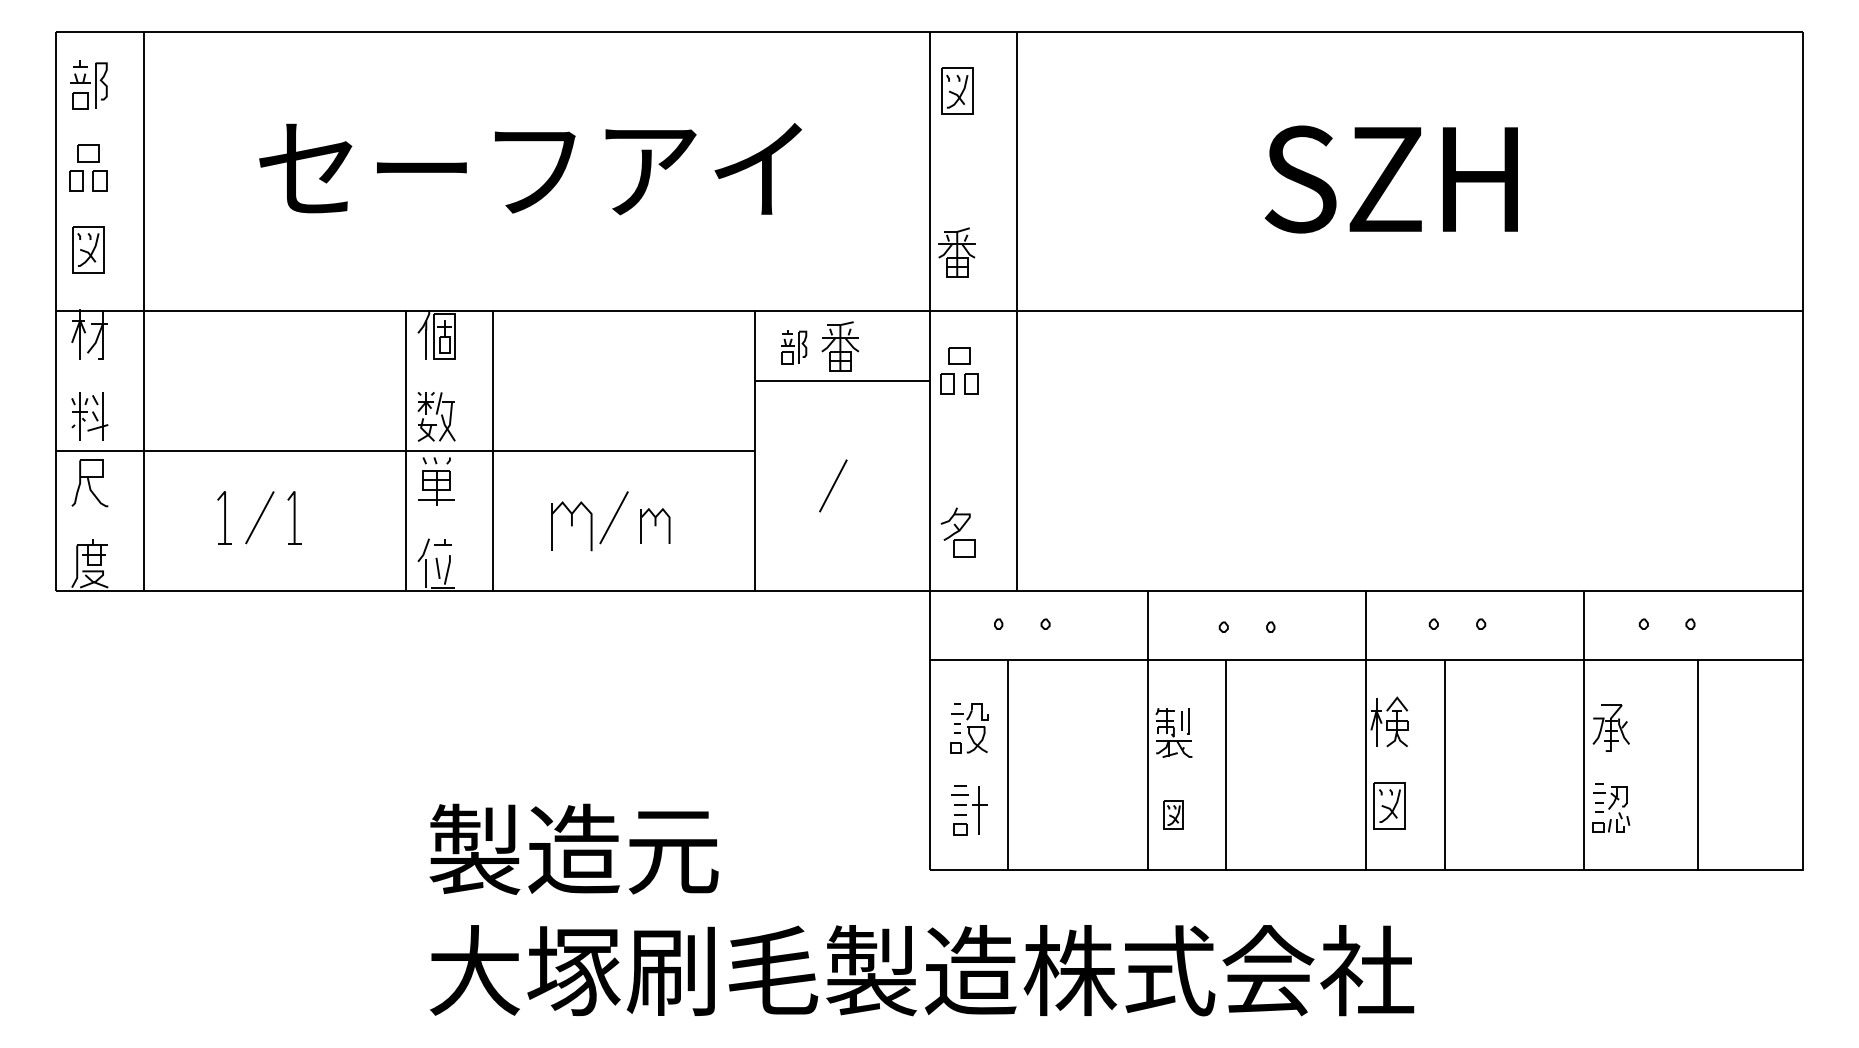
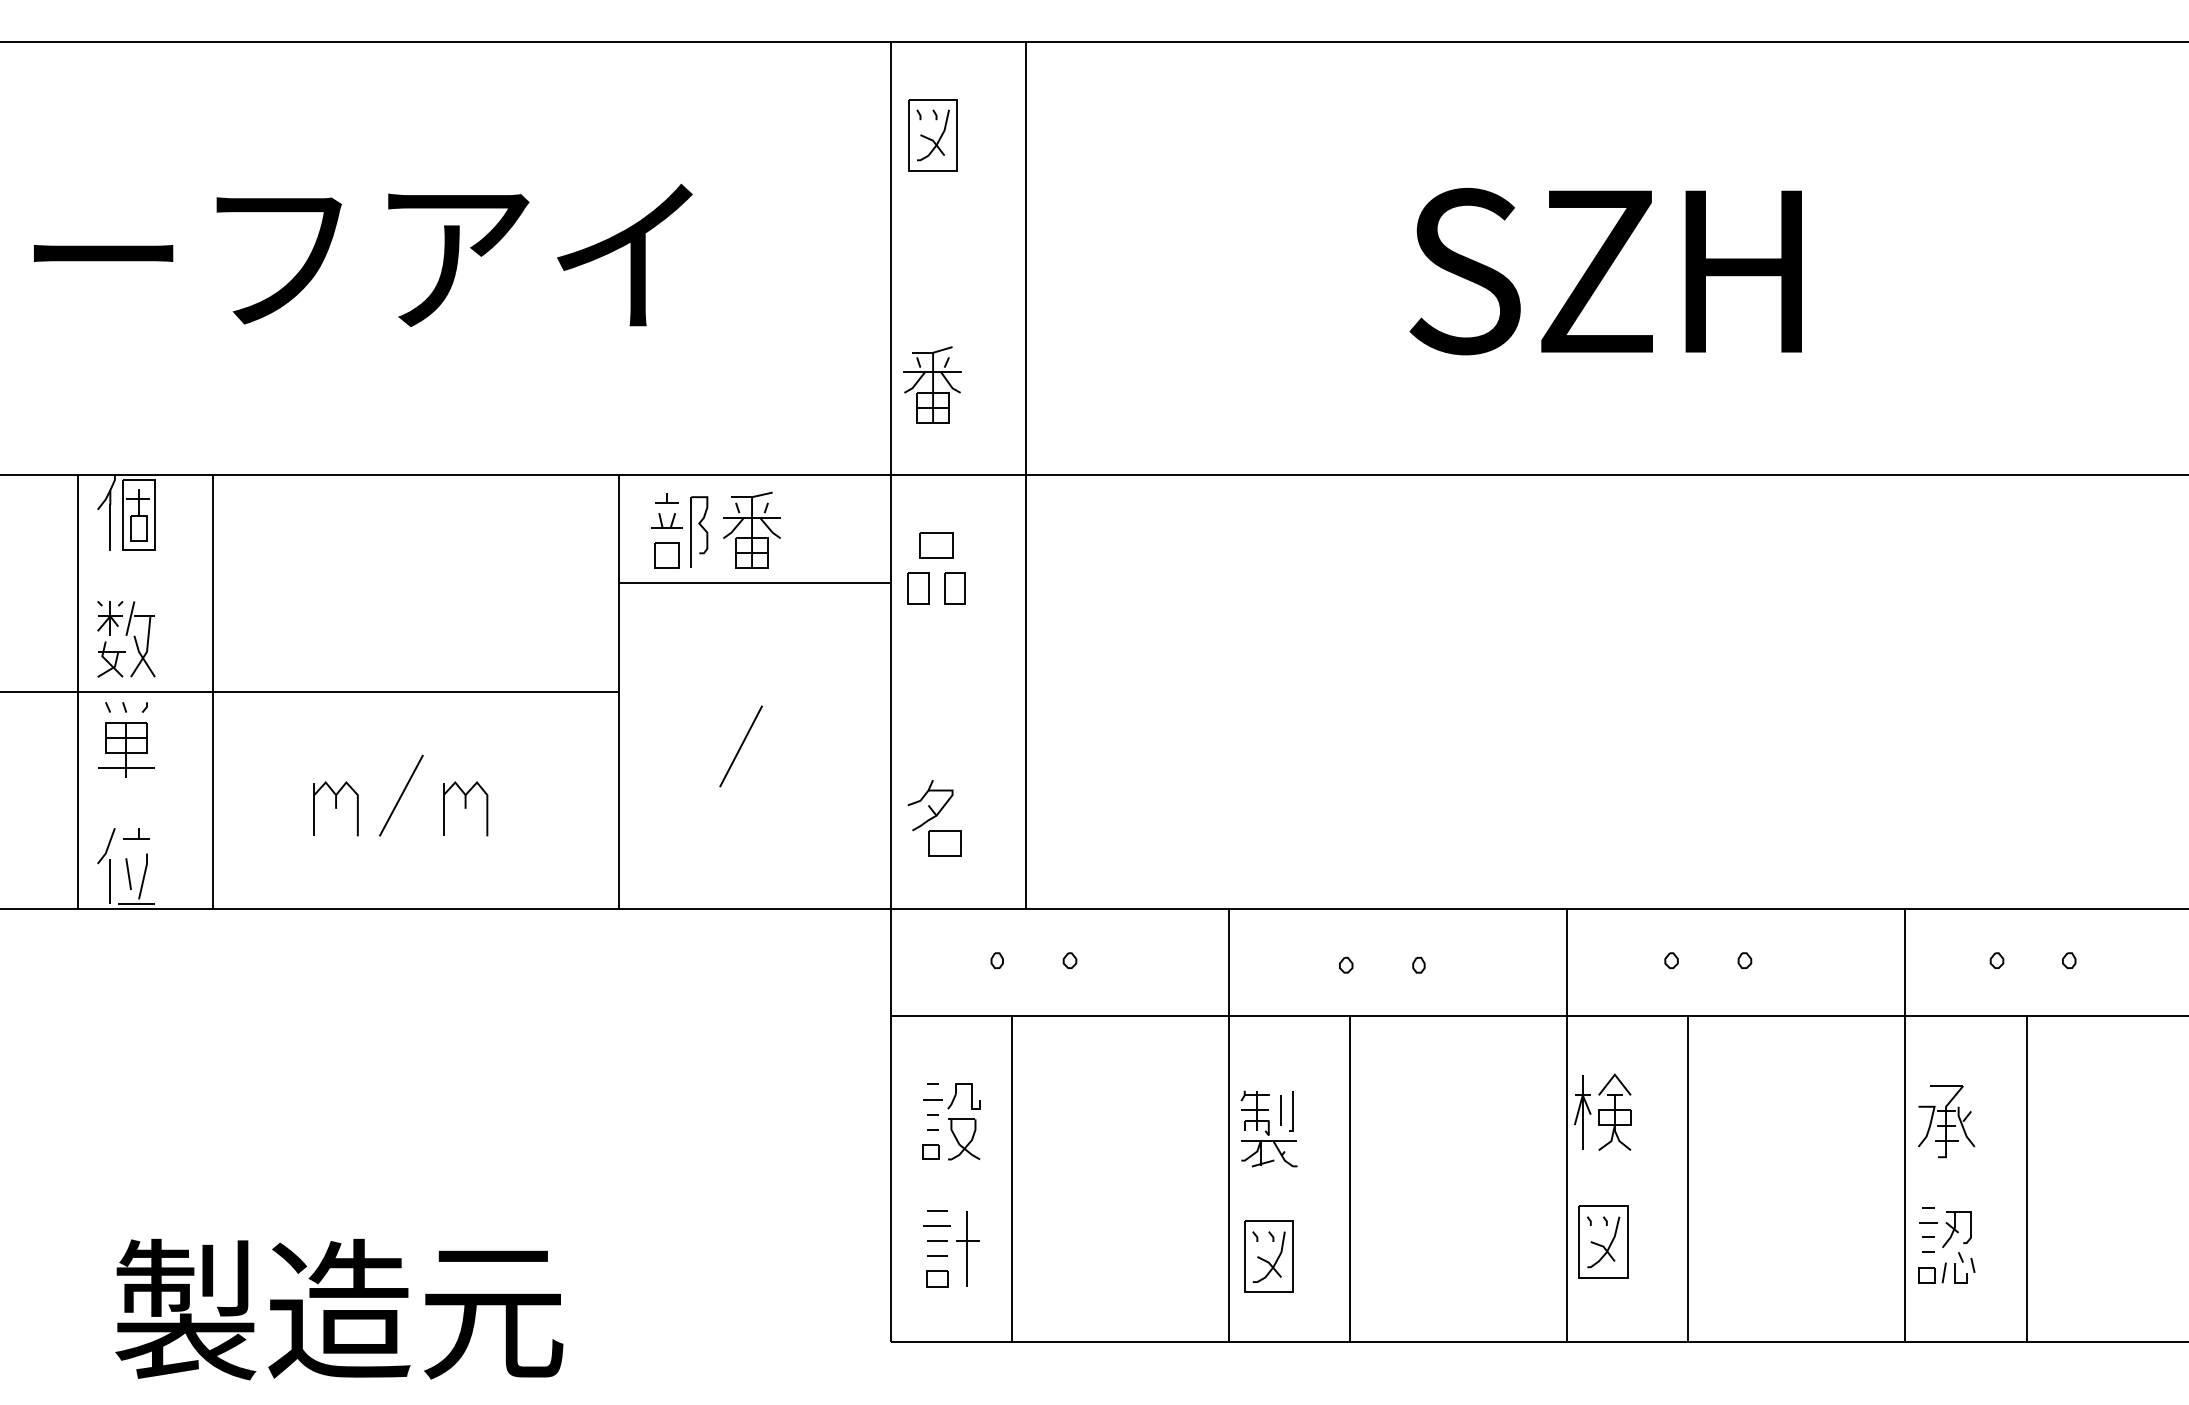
part: (793, 346) -> (679, 530), size x1.43
part: (571, 525) -> (335, 807), size x0.71
line: (1698, 765) -> (2027, 1179), moved
part: (1173, 814) -> (1268, 1255), size x1.67

